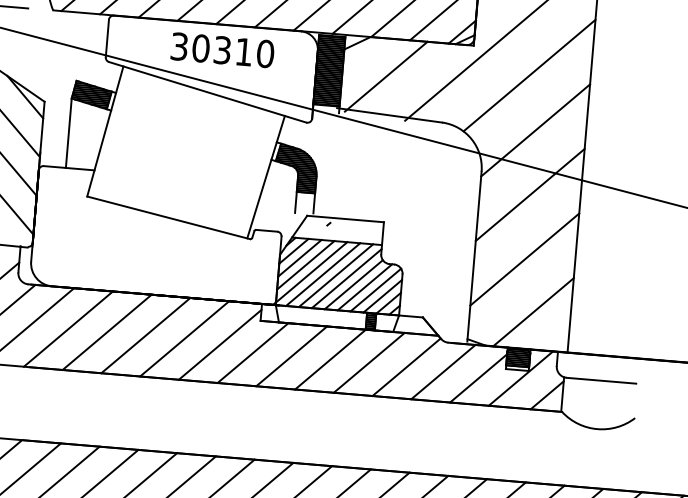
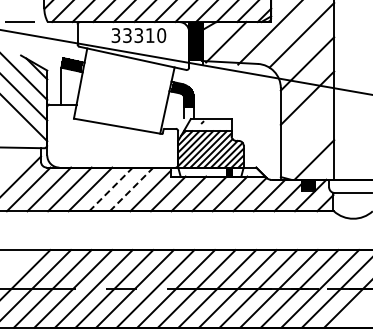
text: (201, 48) -> (127, 35), 30310 -> 33310
line: (524, 259) -> (307, 132), removed
line: (146, 335) -> (111, 189), solid -> dashed
line: (184, 338) -> (131, 189), solid -> dashed

